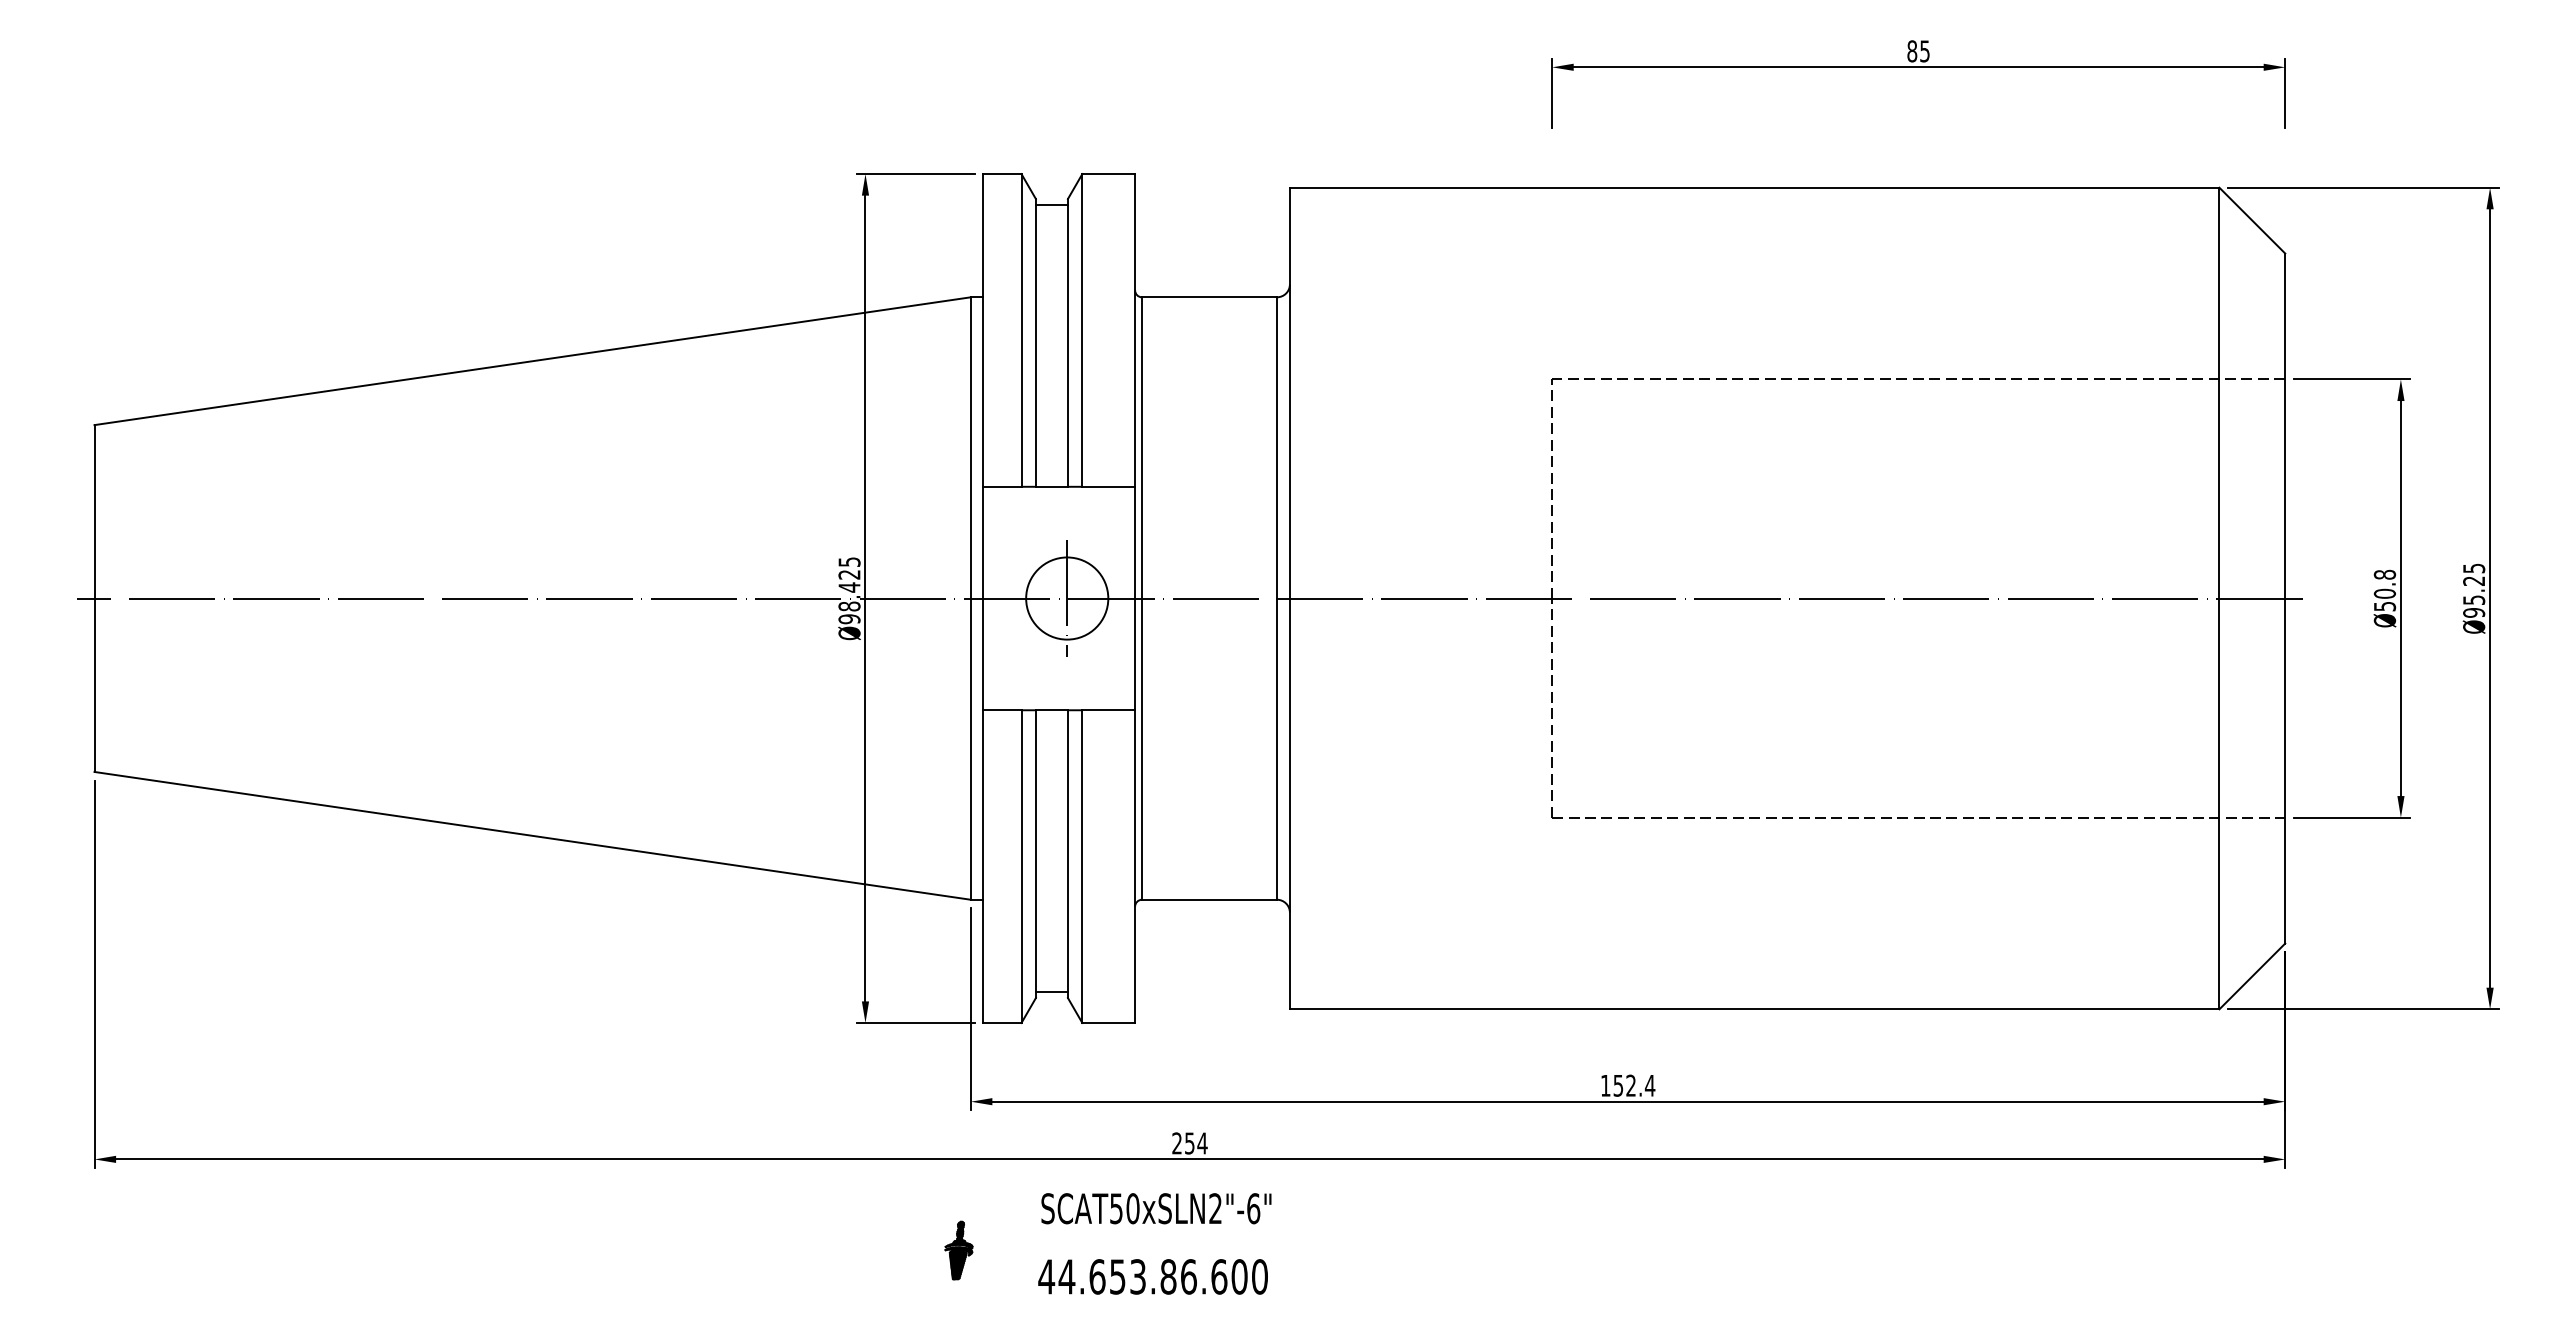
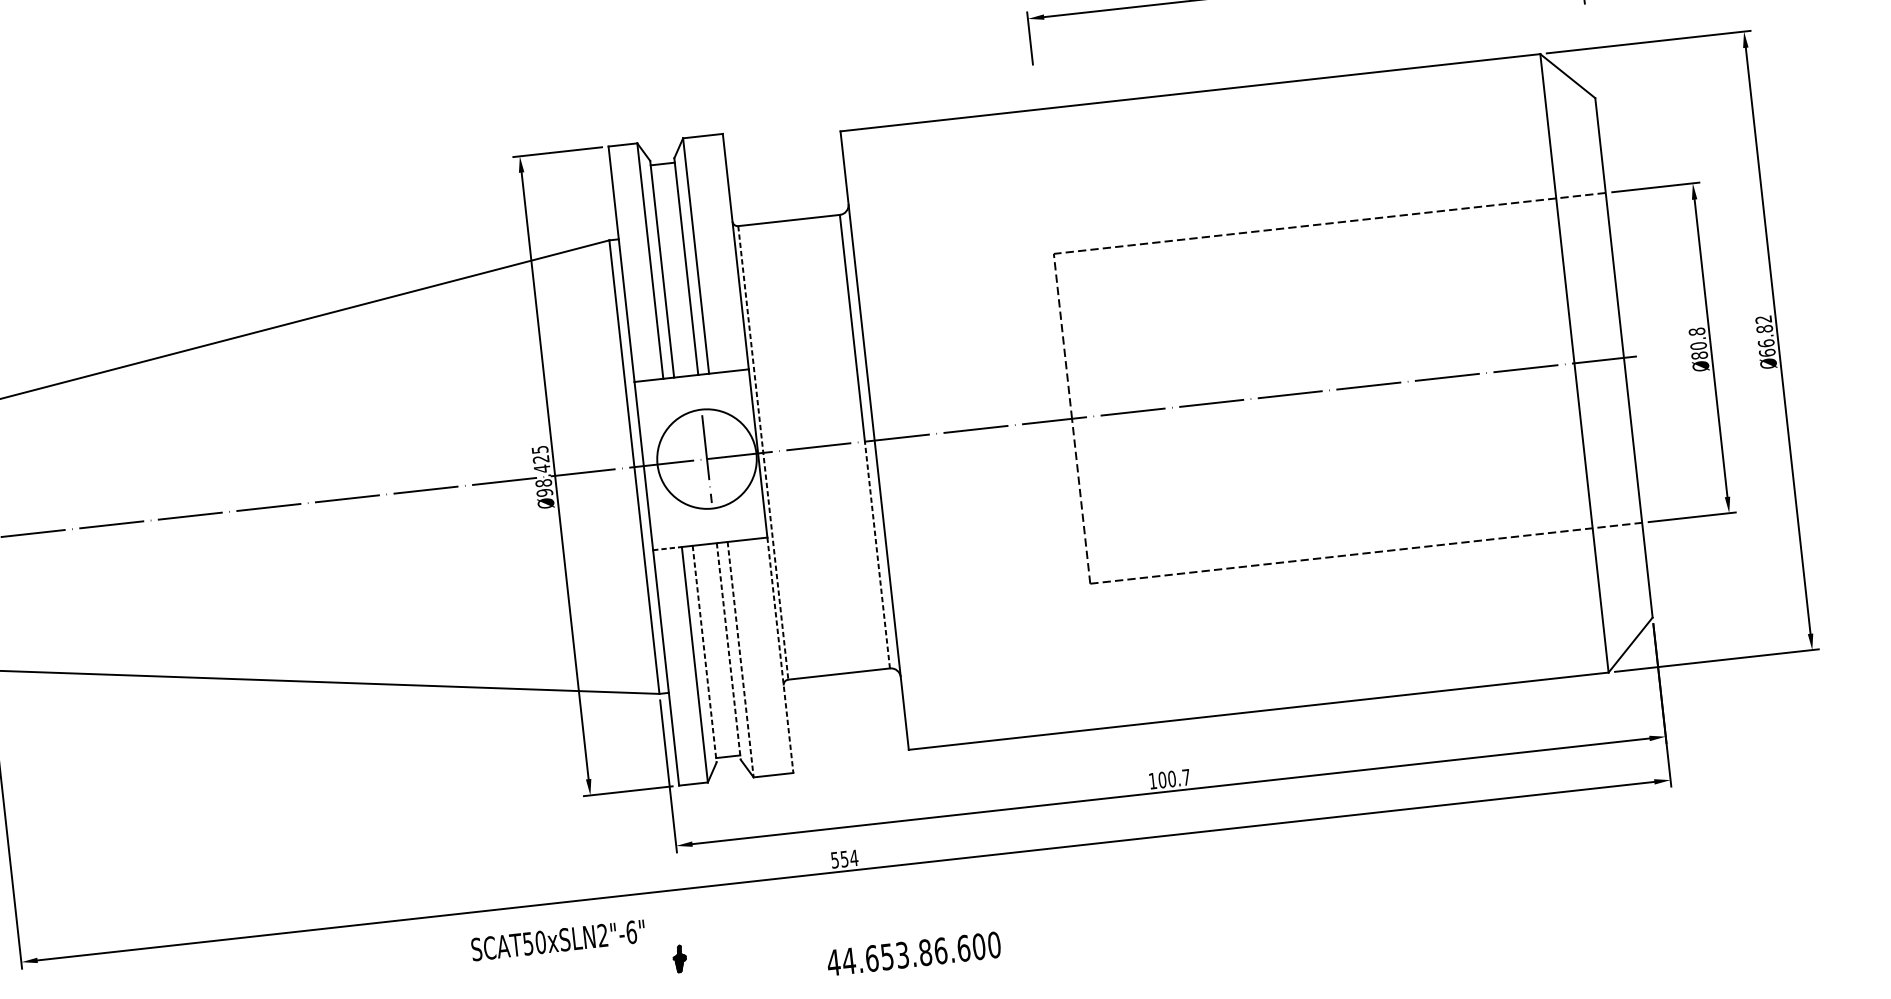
text: (2474, 590) -> (1765, 336), Ø95.25 -> Ø66.82
circle: (1067, 598) -> (707, 459), size x1.6
line: (1142, 599) -> (763, 453), solid -> dashed
text: (2384, 606) -> (1699, 355), Ø50.8 -> Ø80.8
line: (1002, 710) -> (667, 548), solid -> dashed
line: (1276, 749) -> (877, 555), solid -> dashed
line: (1035, 854) -> (704, 654), solid -> dashed
line: (1067, 854) -> (728, 651), solid -> dashed
line: (1082, 867) -> (740, 660), solid -> dashed
line: (1135, 867) -> (780, 655), solid -> dashed
text: (1634, 1085) -> (1174, 778), 152.4 -> 100.7
text: (1176, 1143) -> (834, 860), 254 -> 554
text: (1156, 1208) -> (558, 940), moved
part: (958, 1250) -> (679, 958), size x0.6
text: (1152, 1276) -> (913, 953), moved

